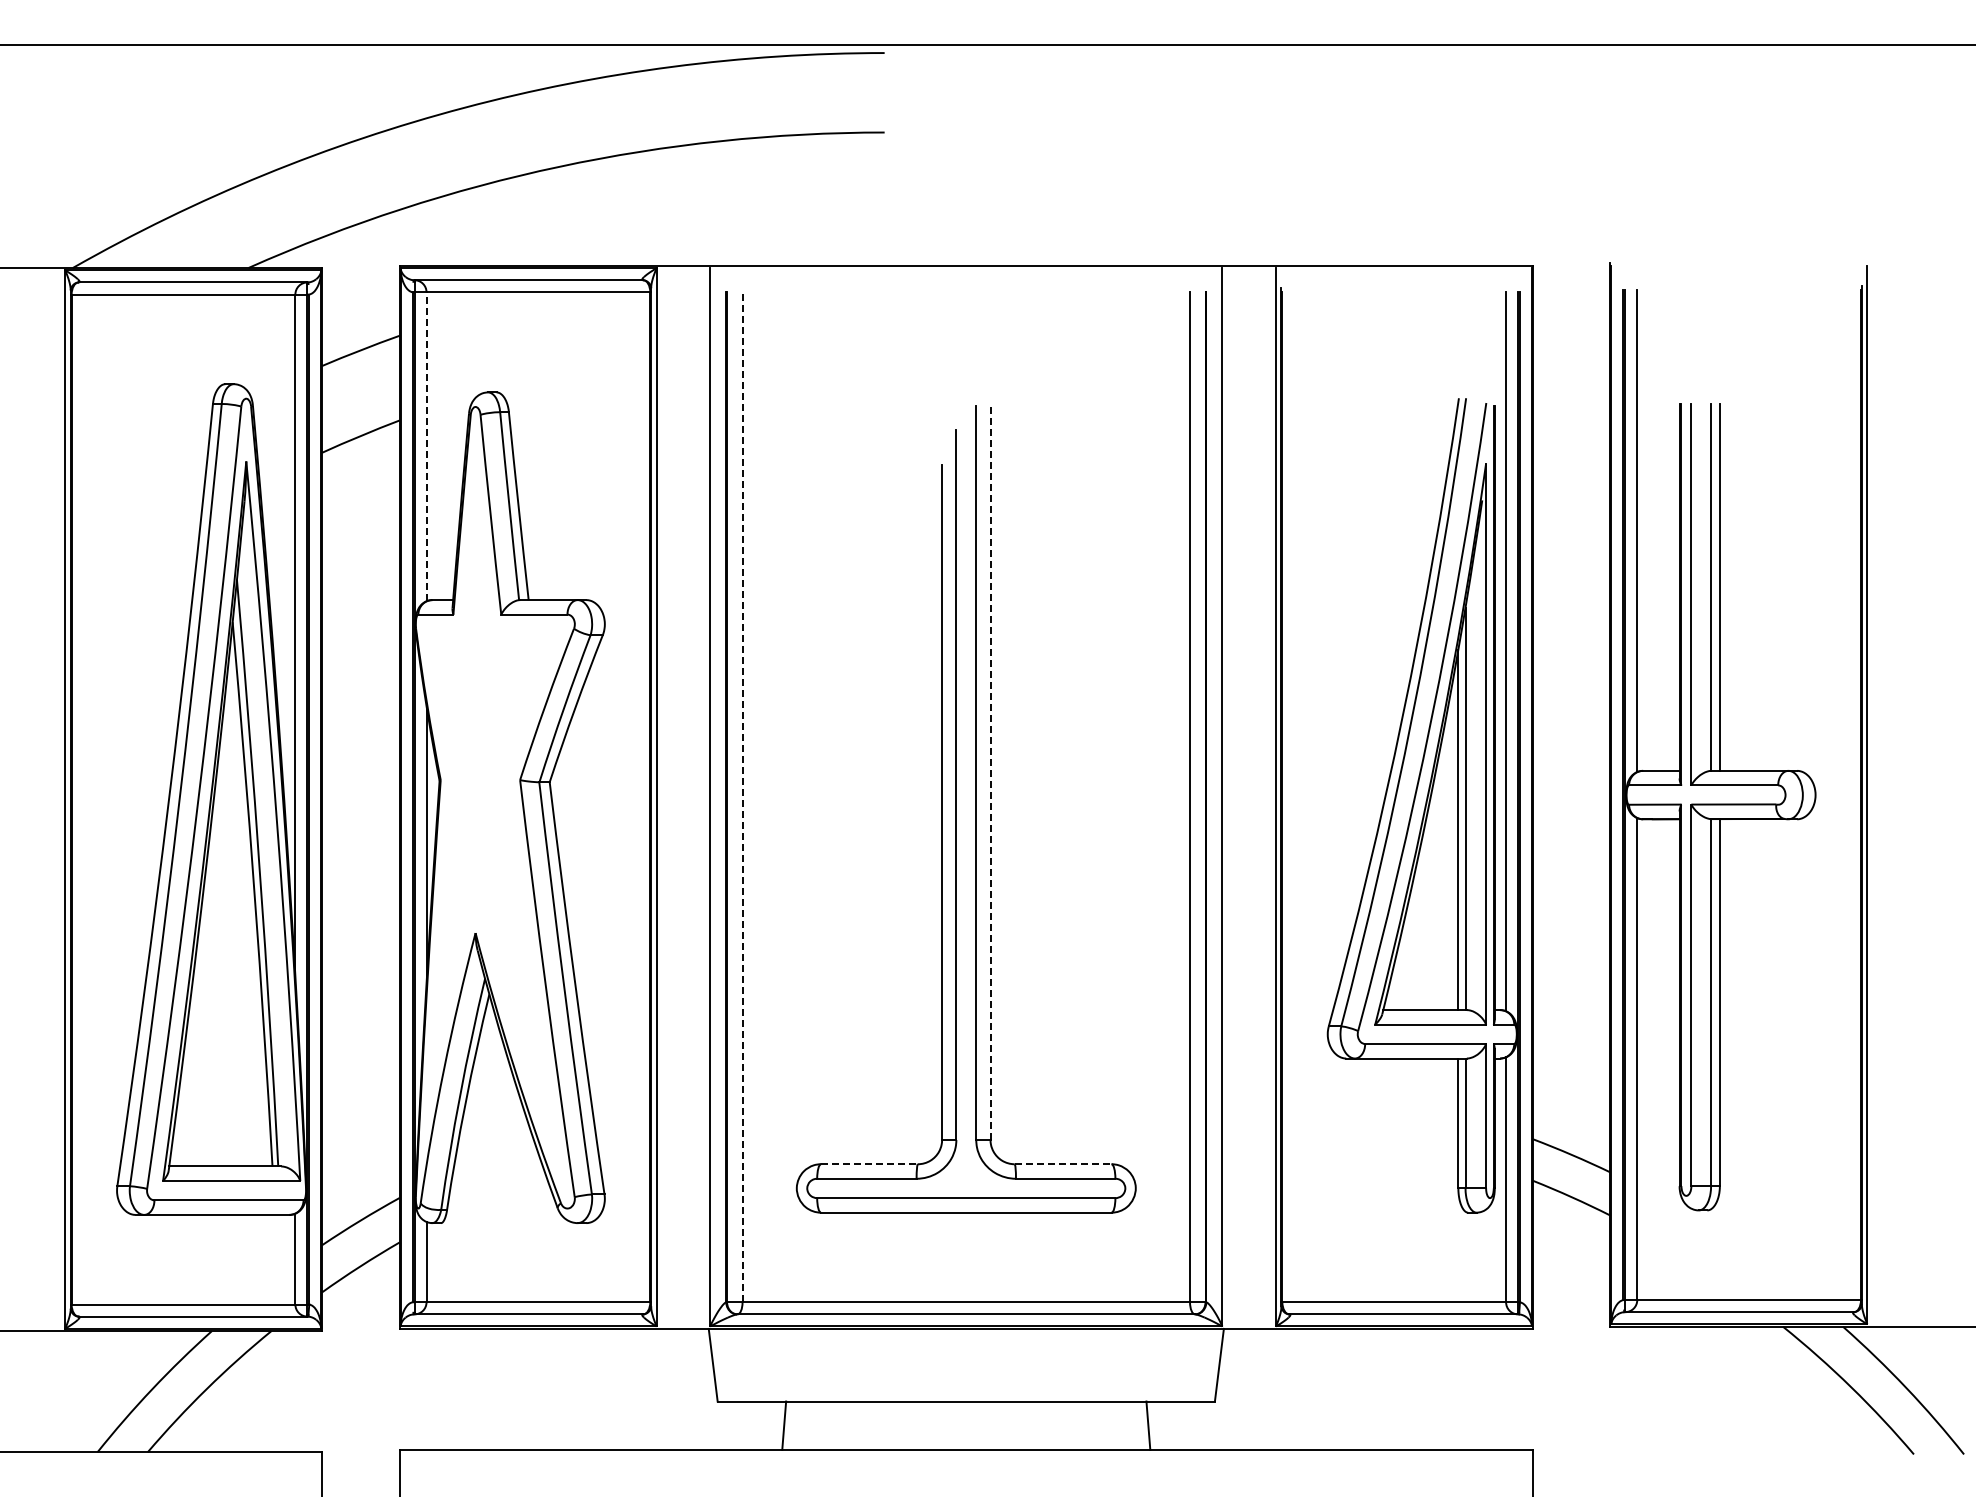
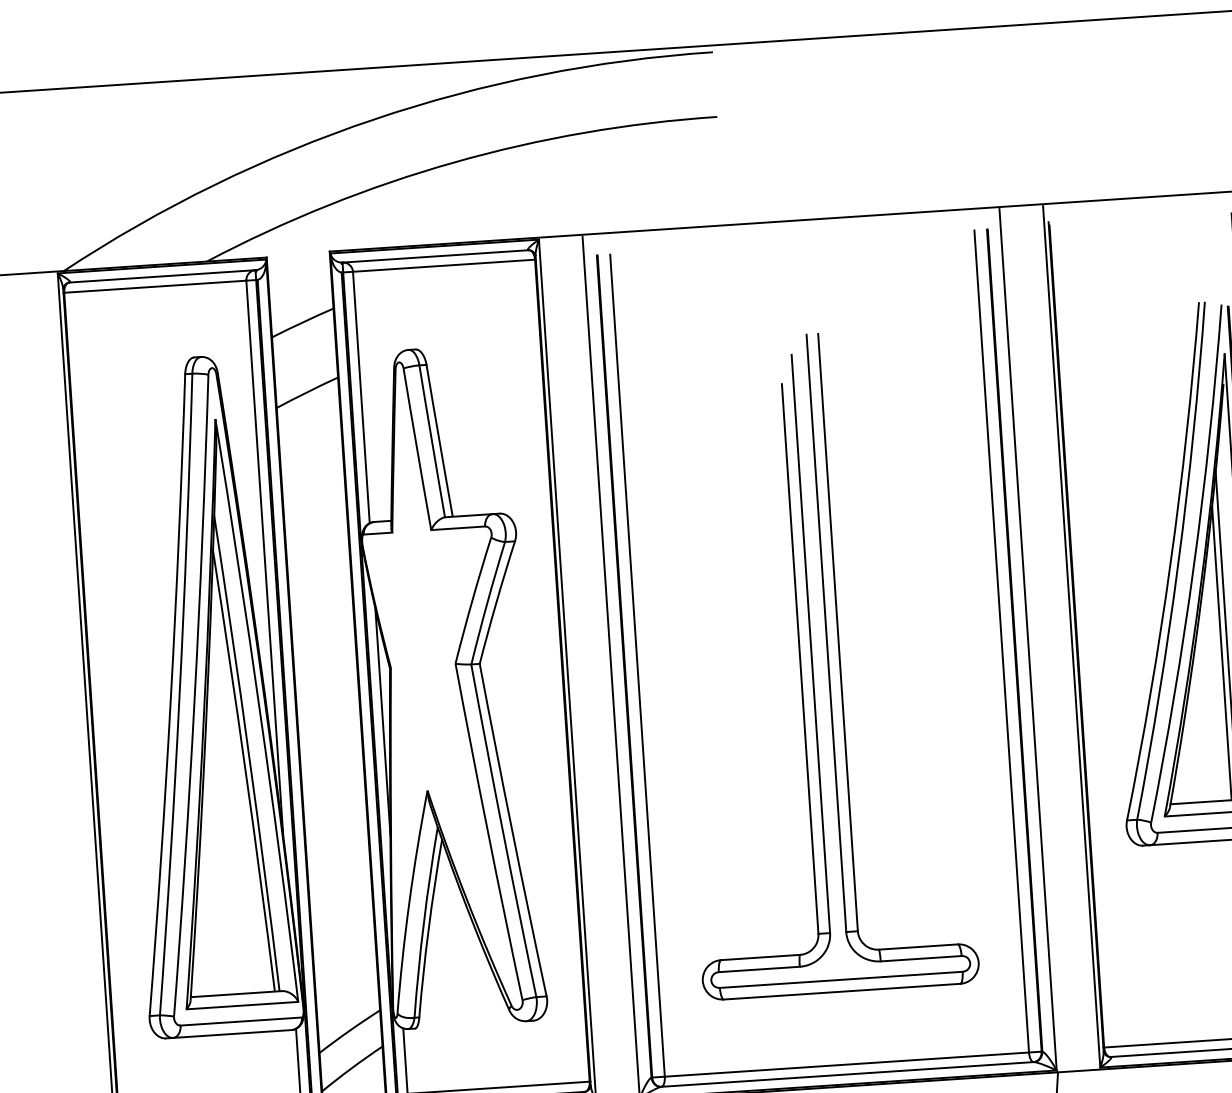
line: (426, 446) -> (361, 397), dashed -> solid
line: (990, 773) -> (838, 632), dashed -> solid
line: (742, 797) -> (637, 665), dashed -> solid
line: (869, 1164) -> (760, 957), dashed -> solid
line: (1063, 1164) -> (918, 947), dashed -> solid

